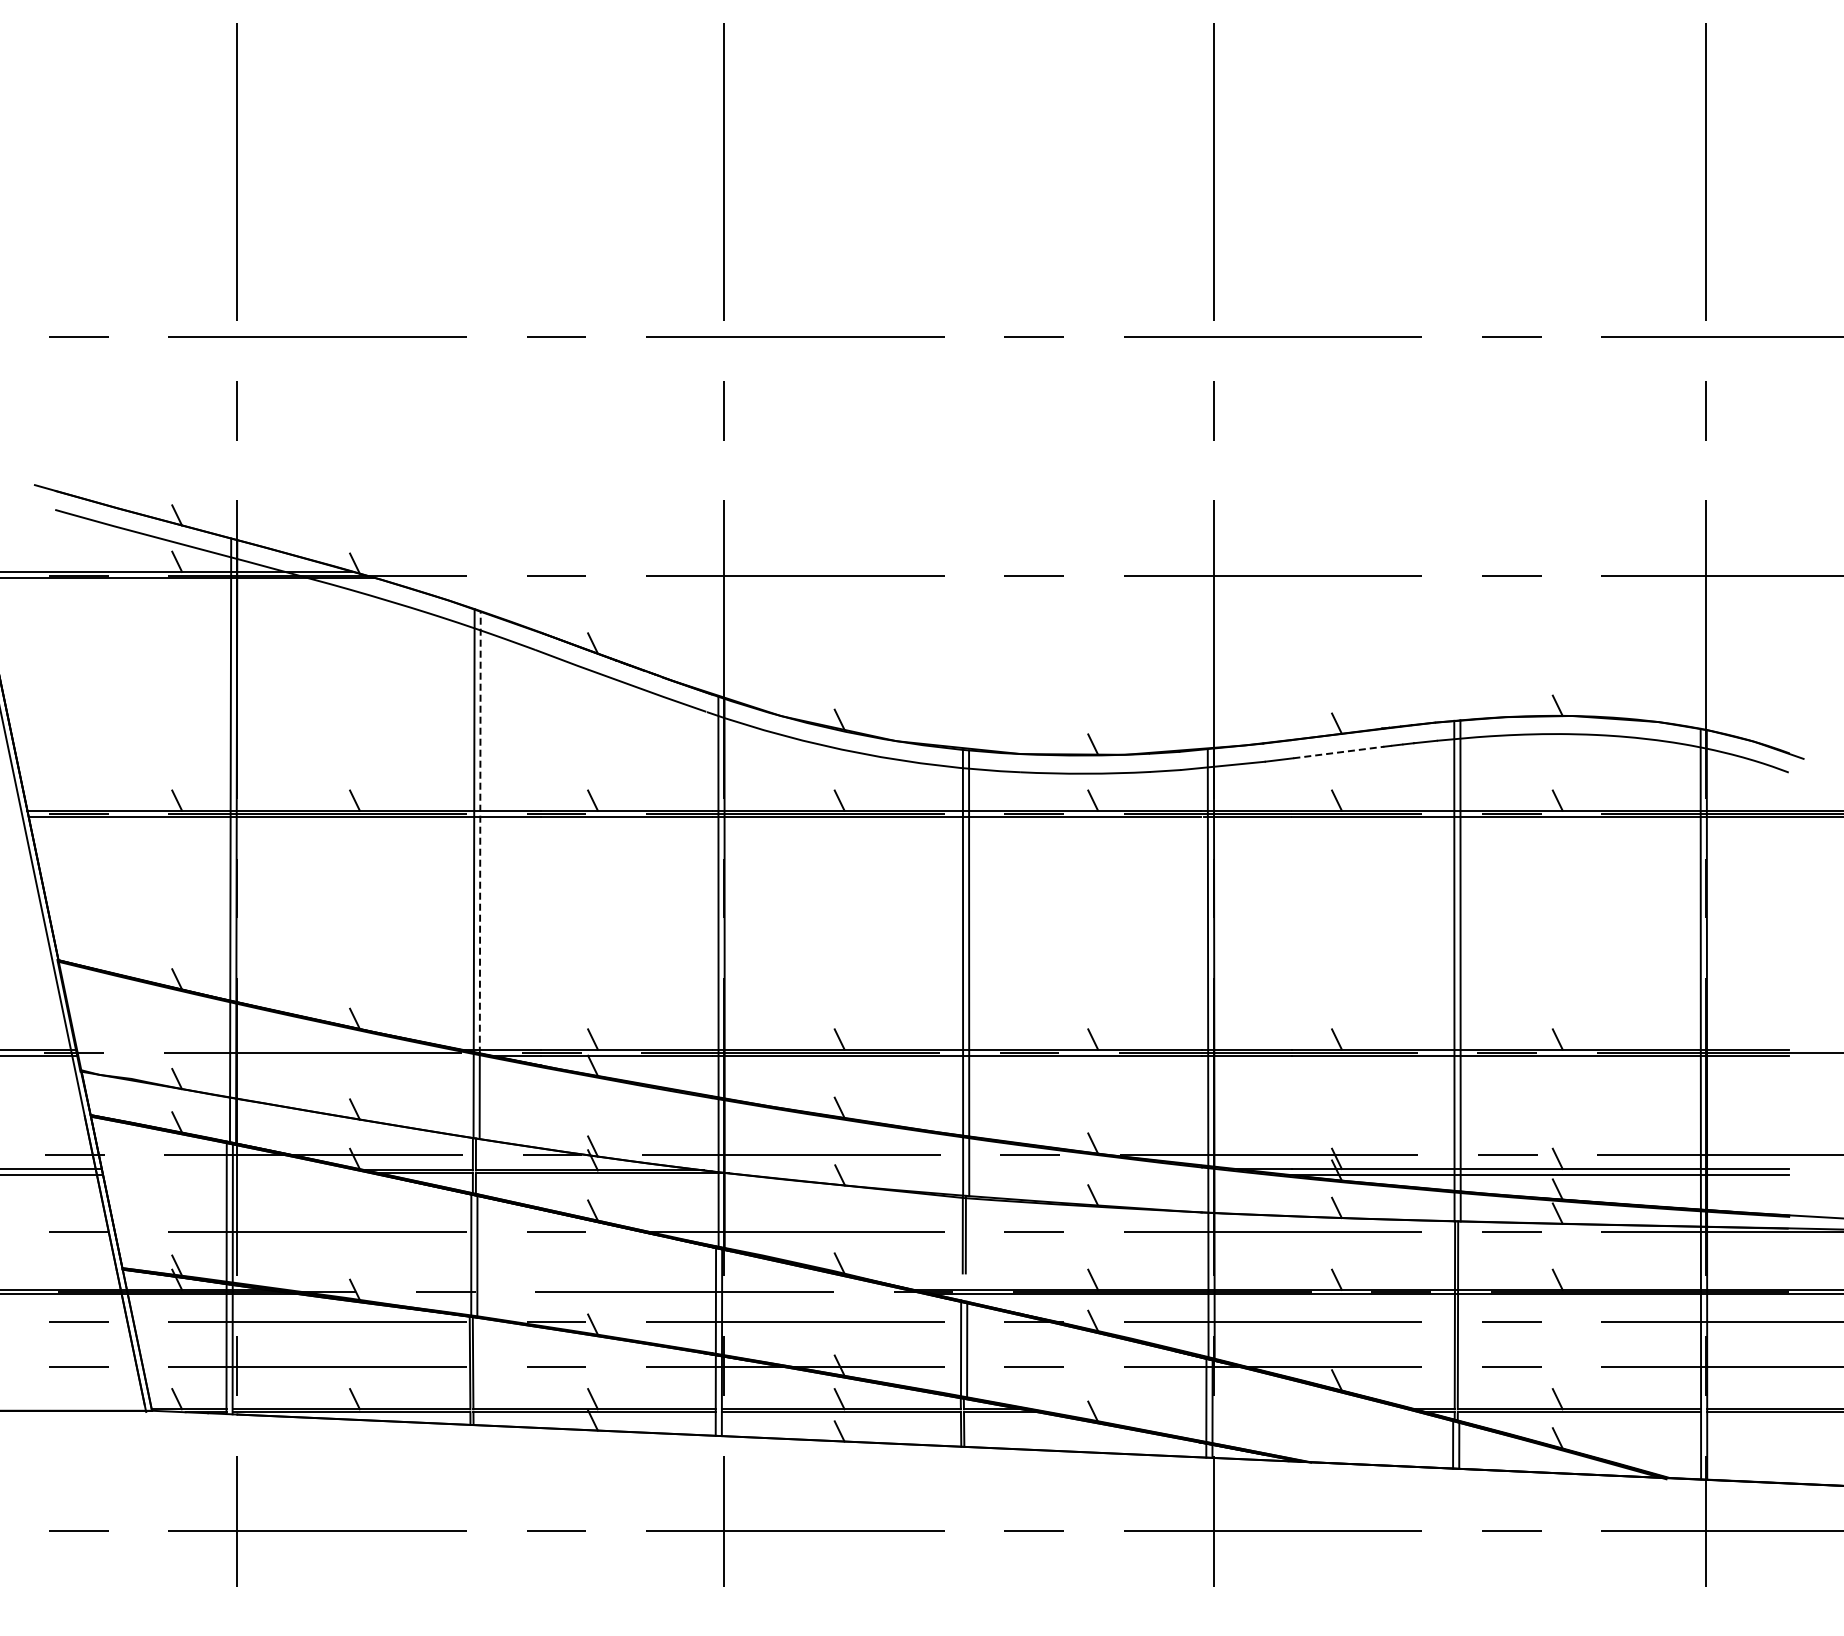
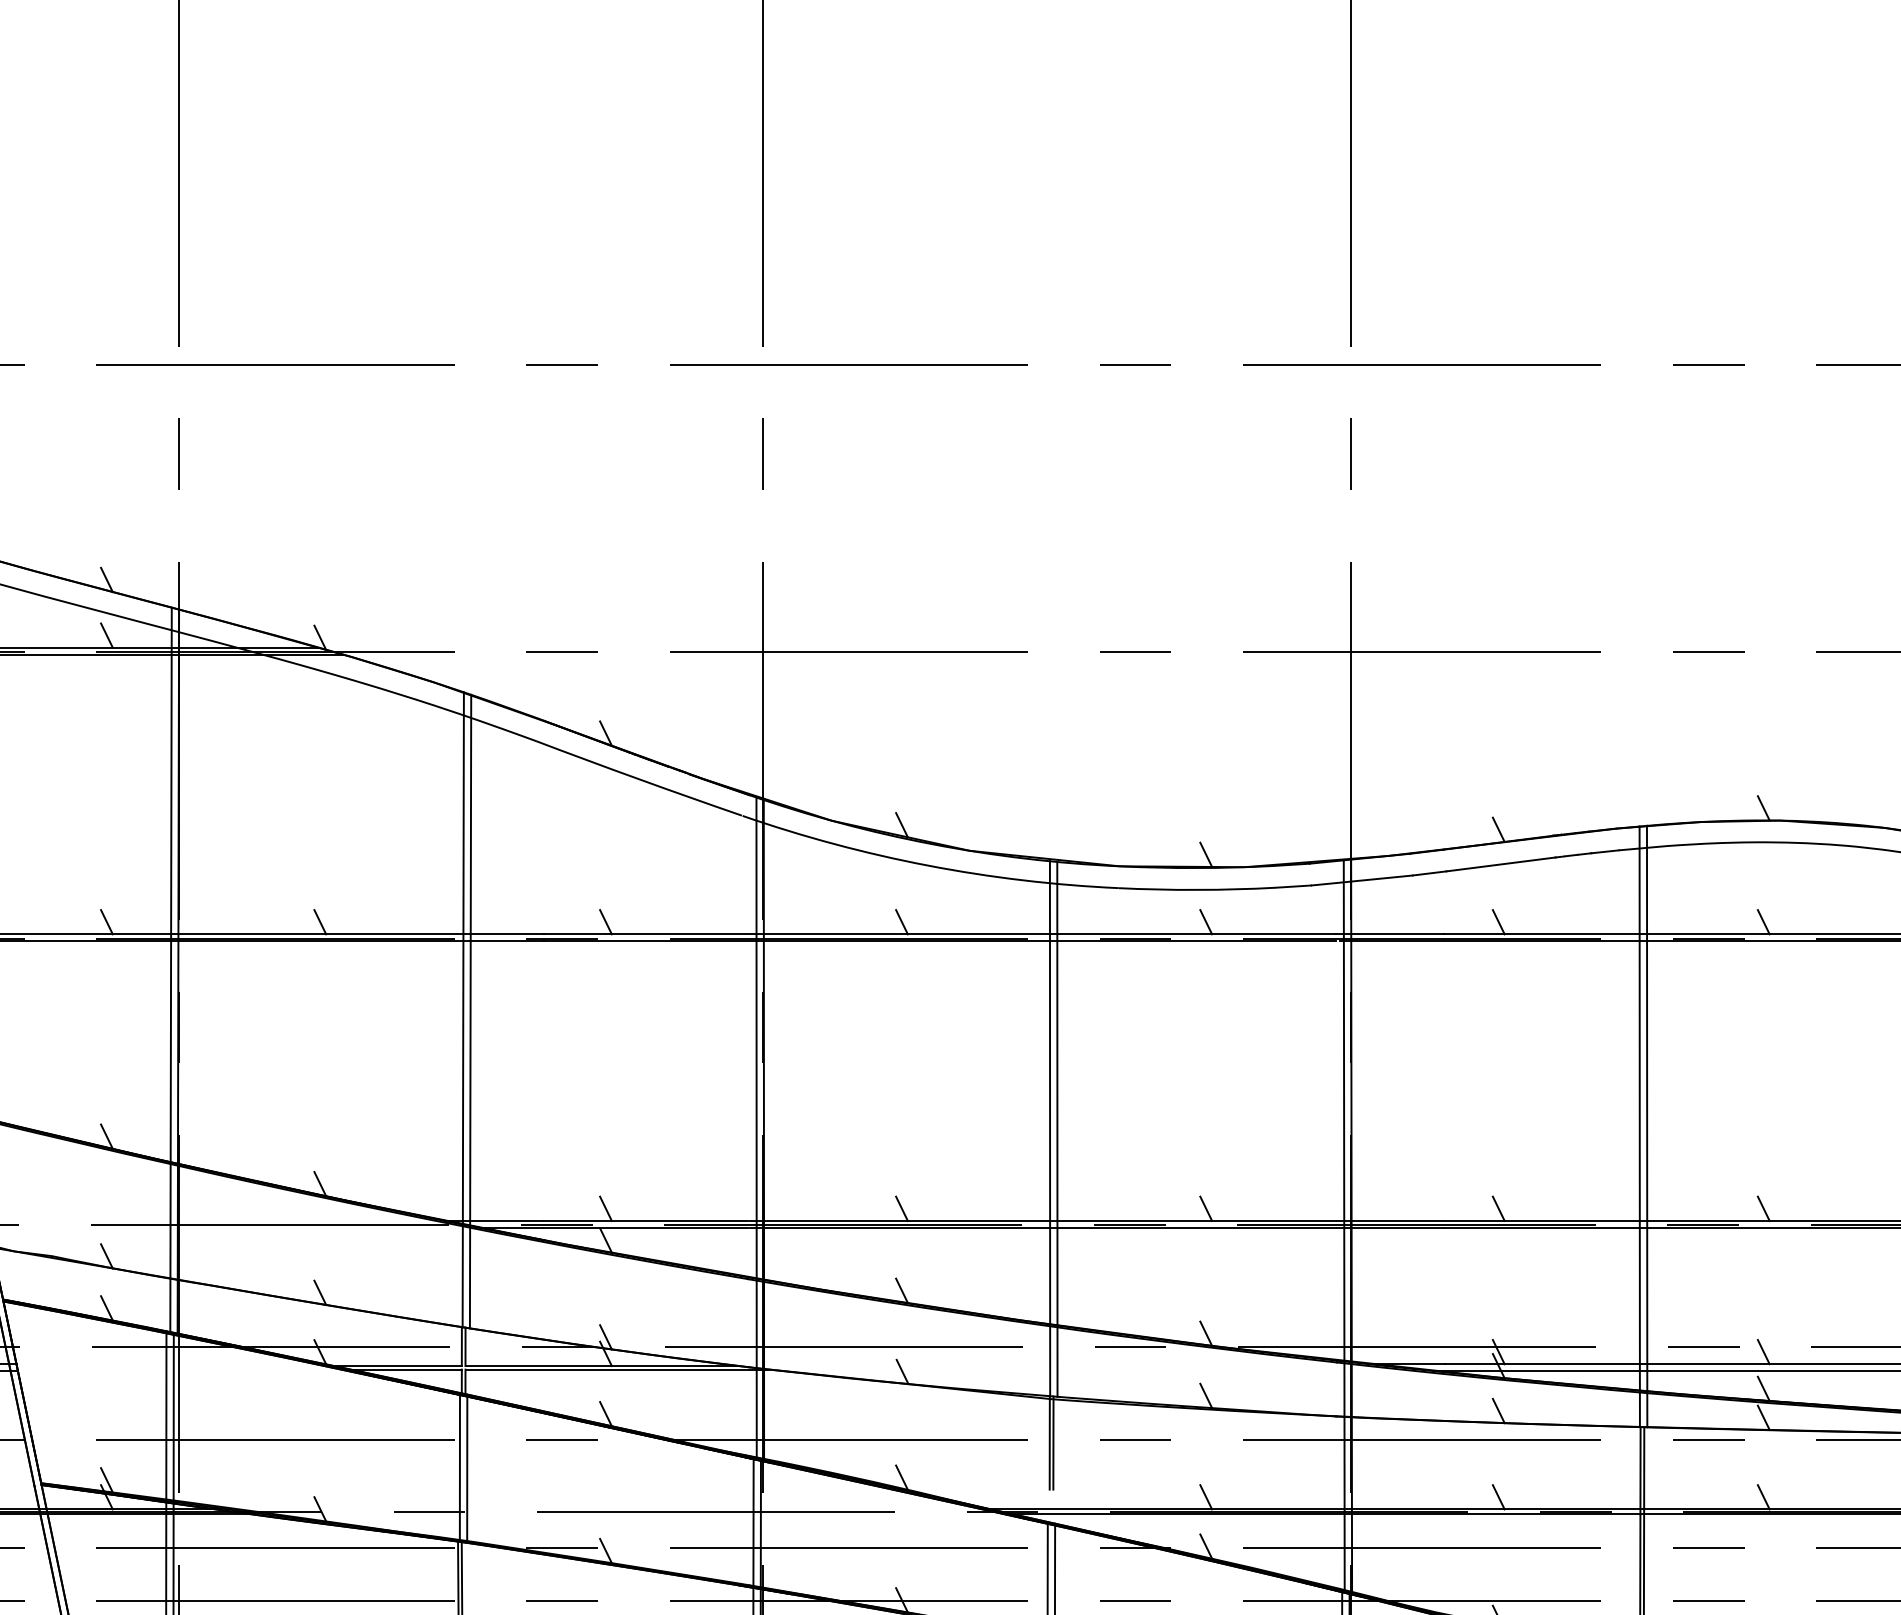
line: (1338, 752) -> (1500, 864), dashed -> solid
line: (480, 831) -> (470, 959), dashed -> solid

